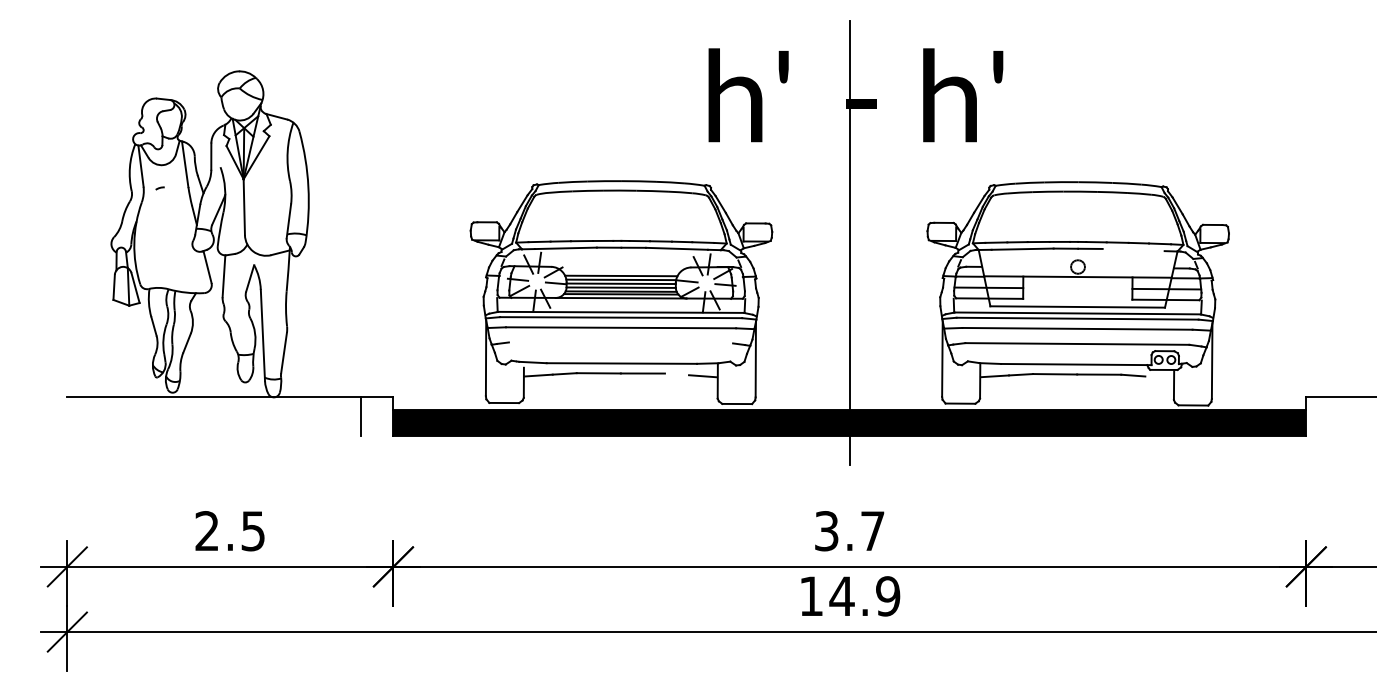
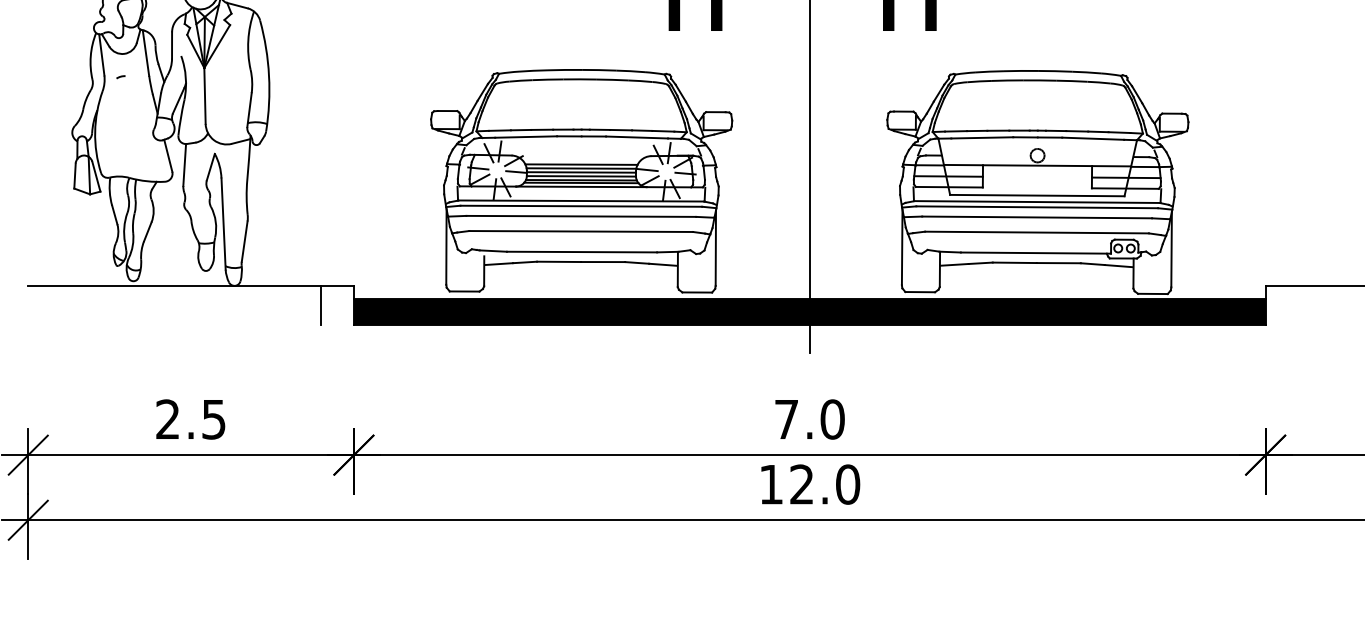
line: (1133, 249) -> (1093, 138), added
line: (620, 342) -> (580, 231), added
line: (676, 374) -> (636, 263), added
line: (1159, 377) -> (1119, 266), added
text: (849, 531) -> (809, 419), 3.7 -> 7.0
text: (864, 596) -> (824, 484), 14.9 -> 12.0

